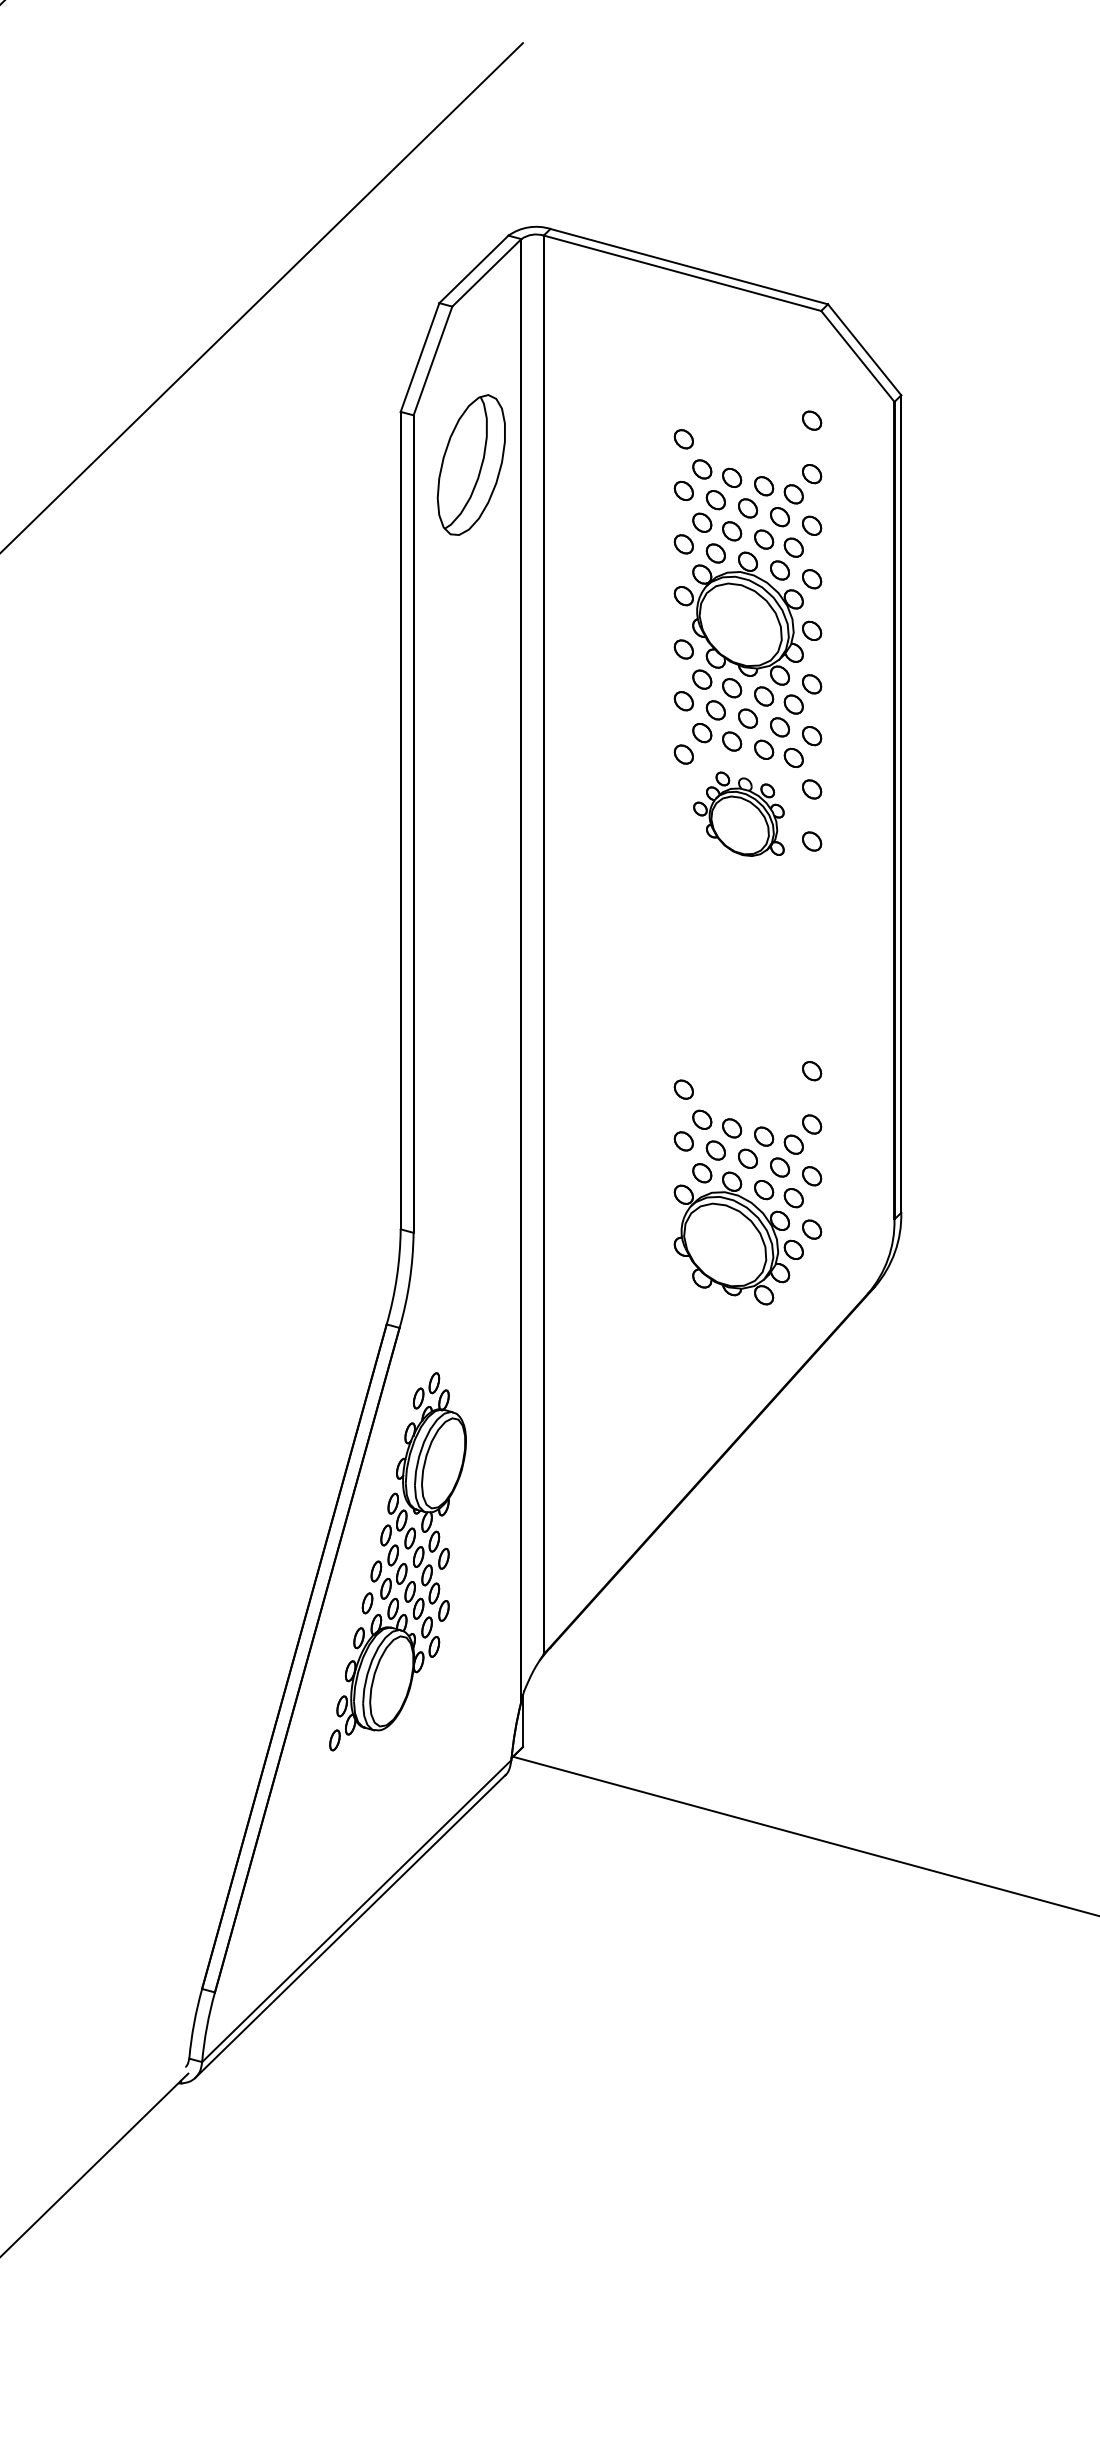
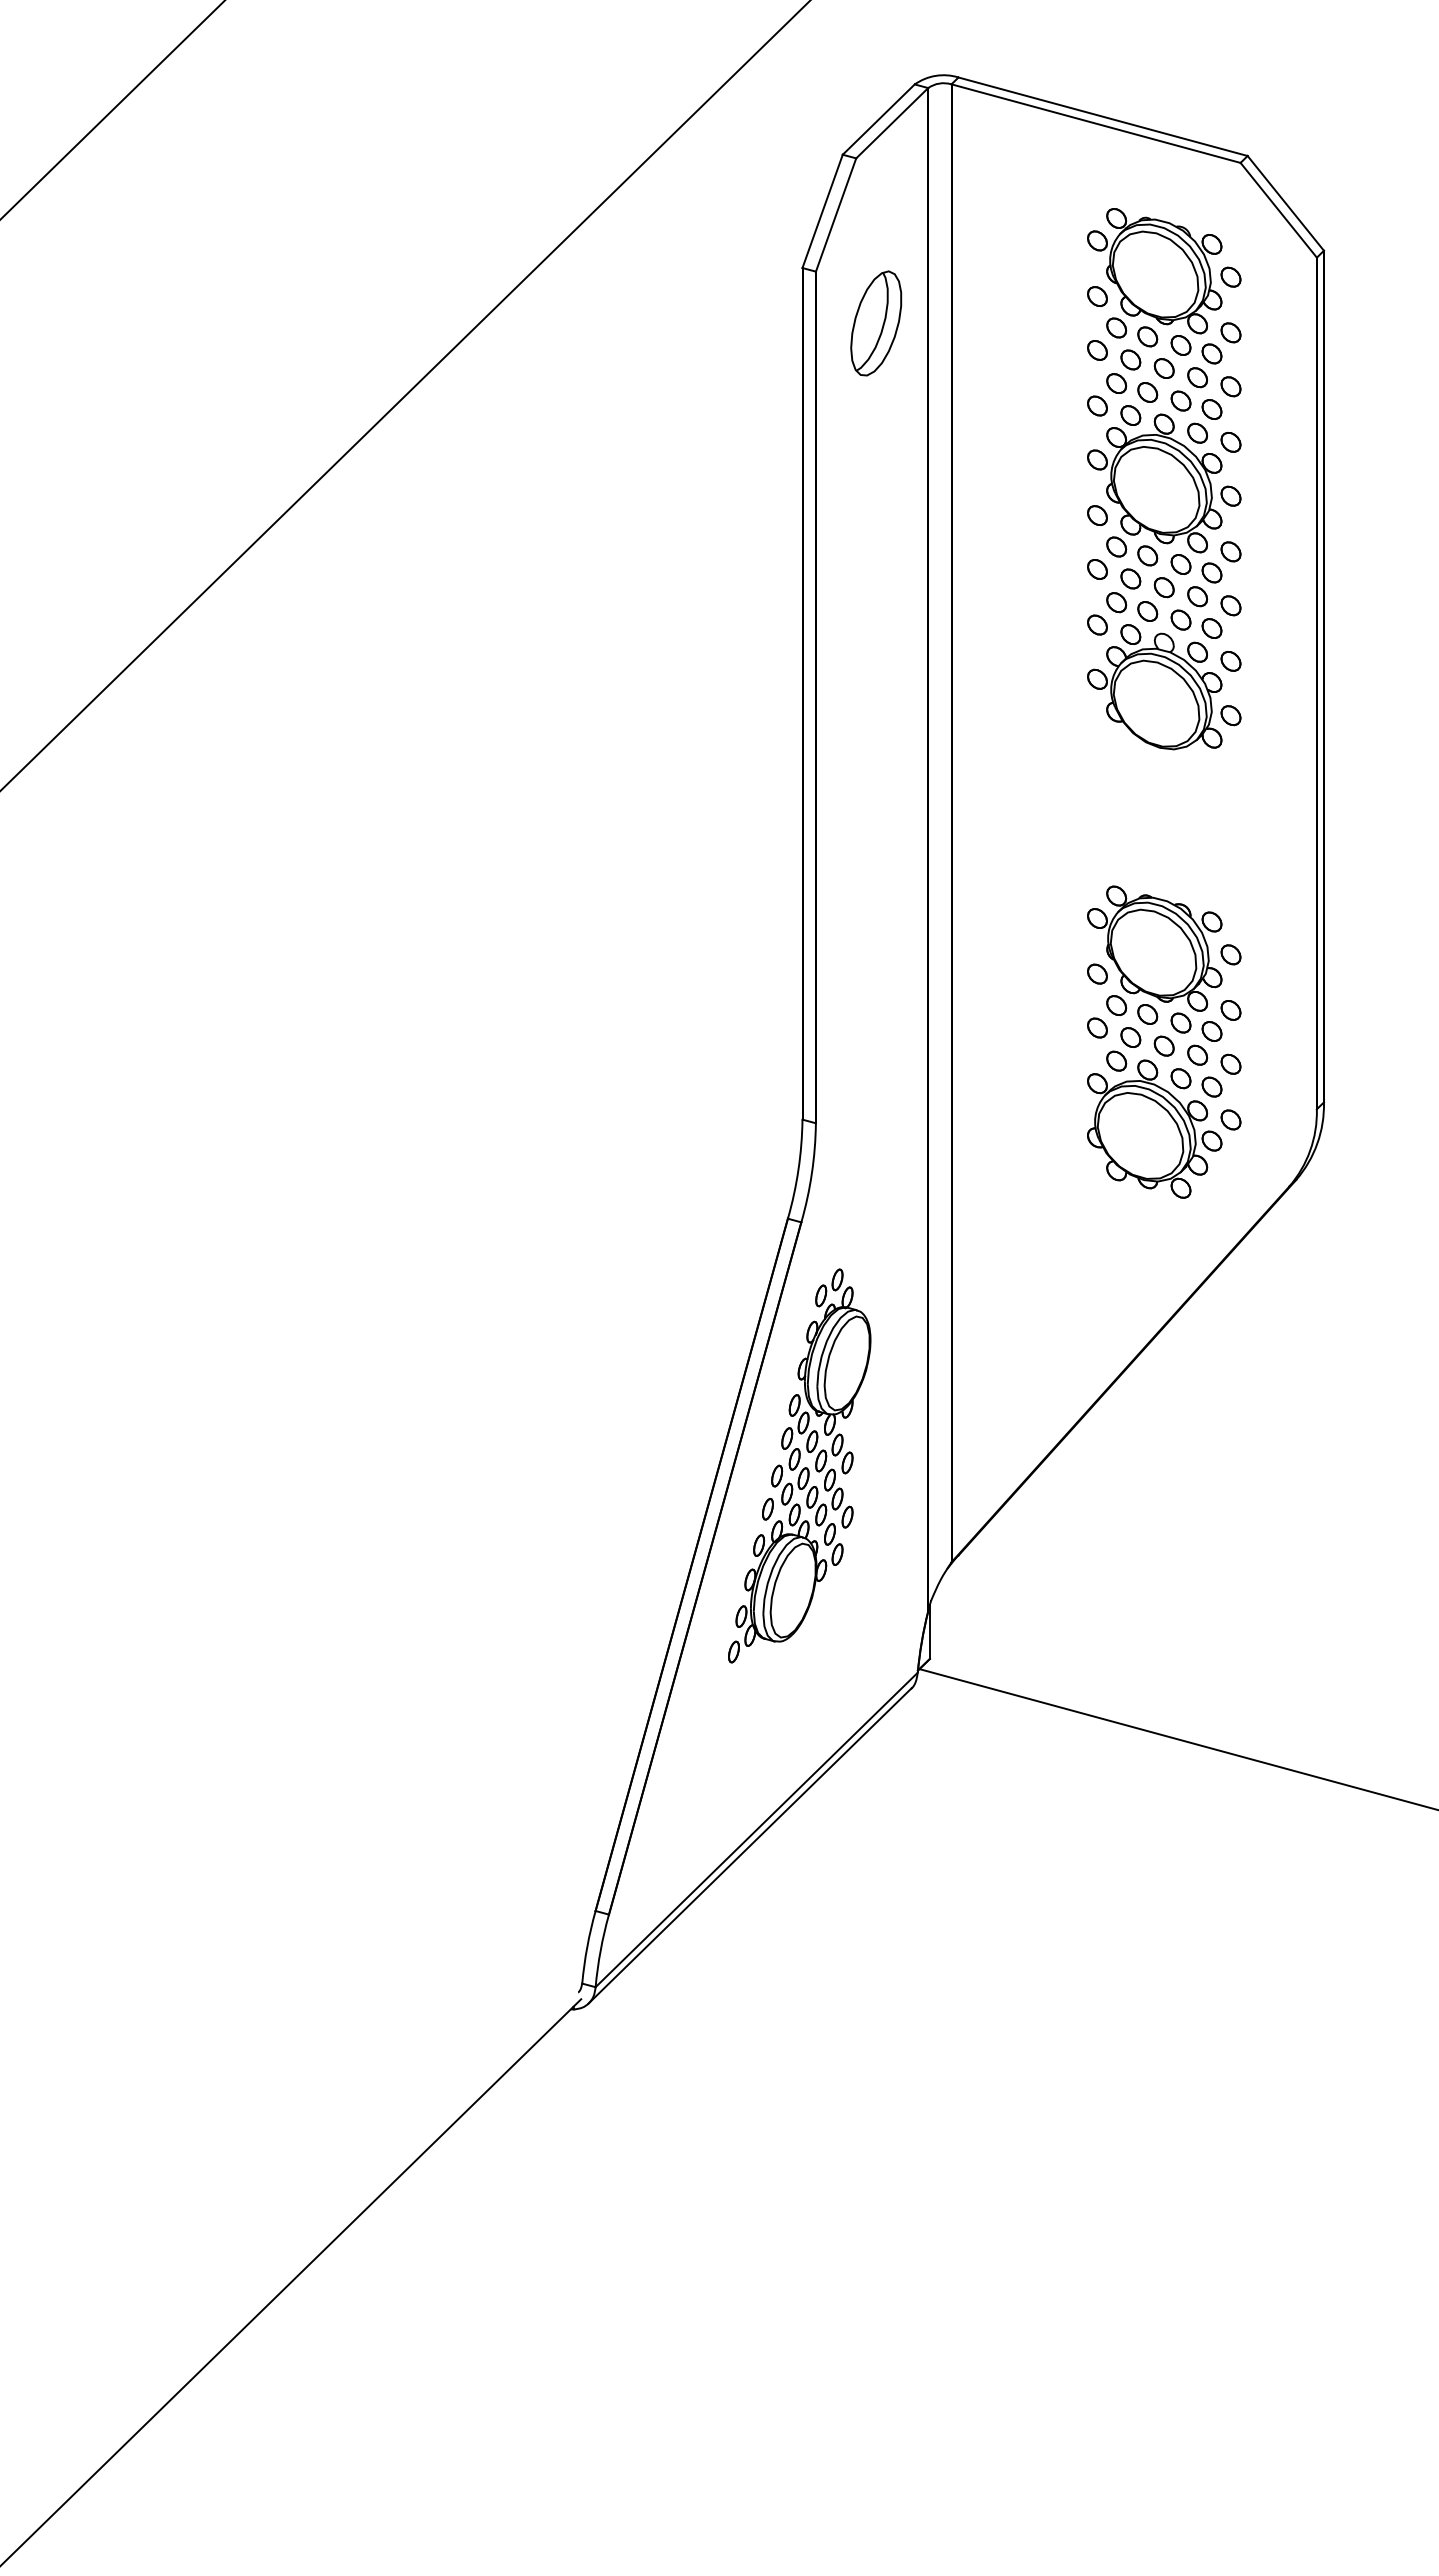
part: (738, 415) -> (1154, 271), added
part: (471, 465) -> (876, 323), size x0.71
part: (738, 814) -> (1154, 687), size x1.43
part: (738, 1065) -> (1154, 948), added

